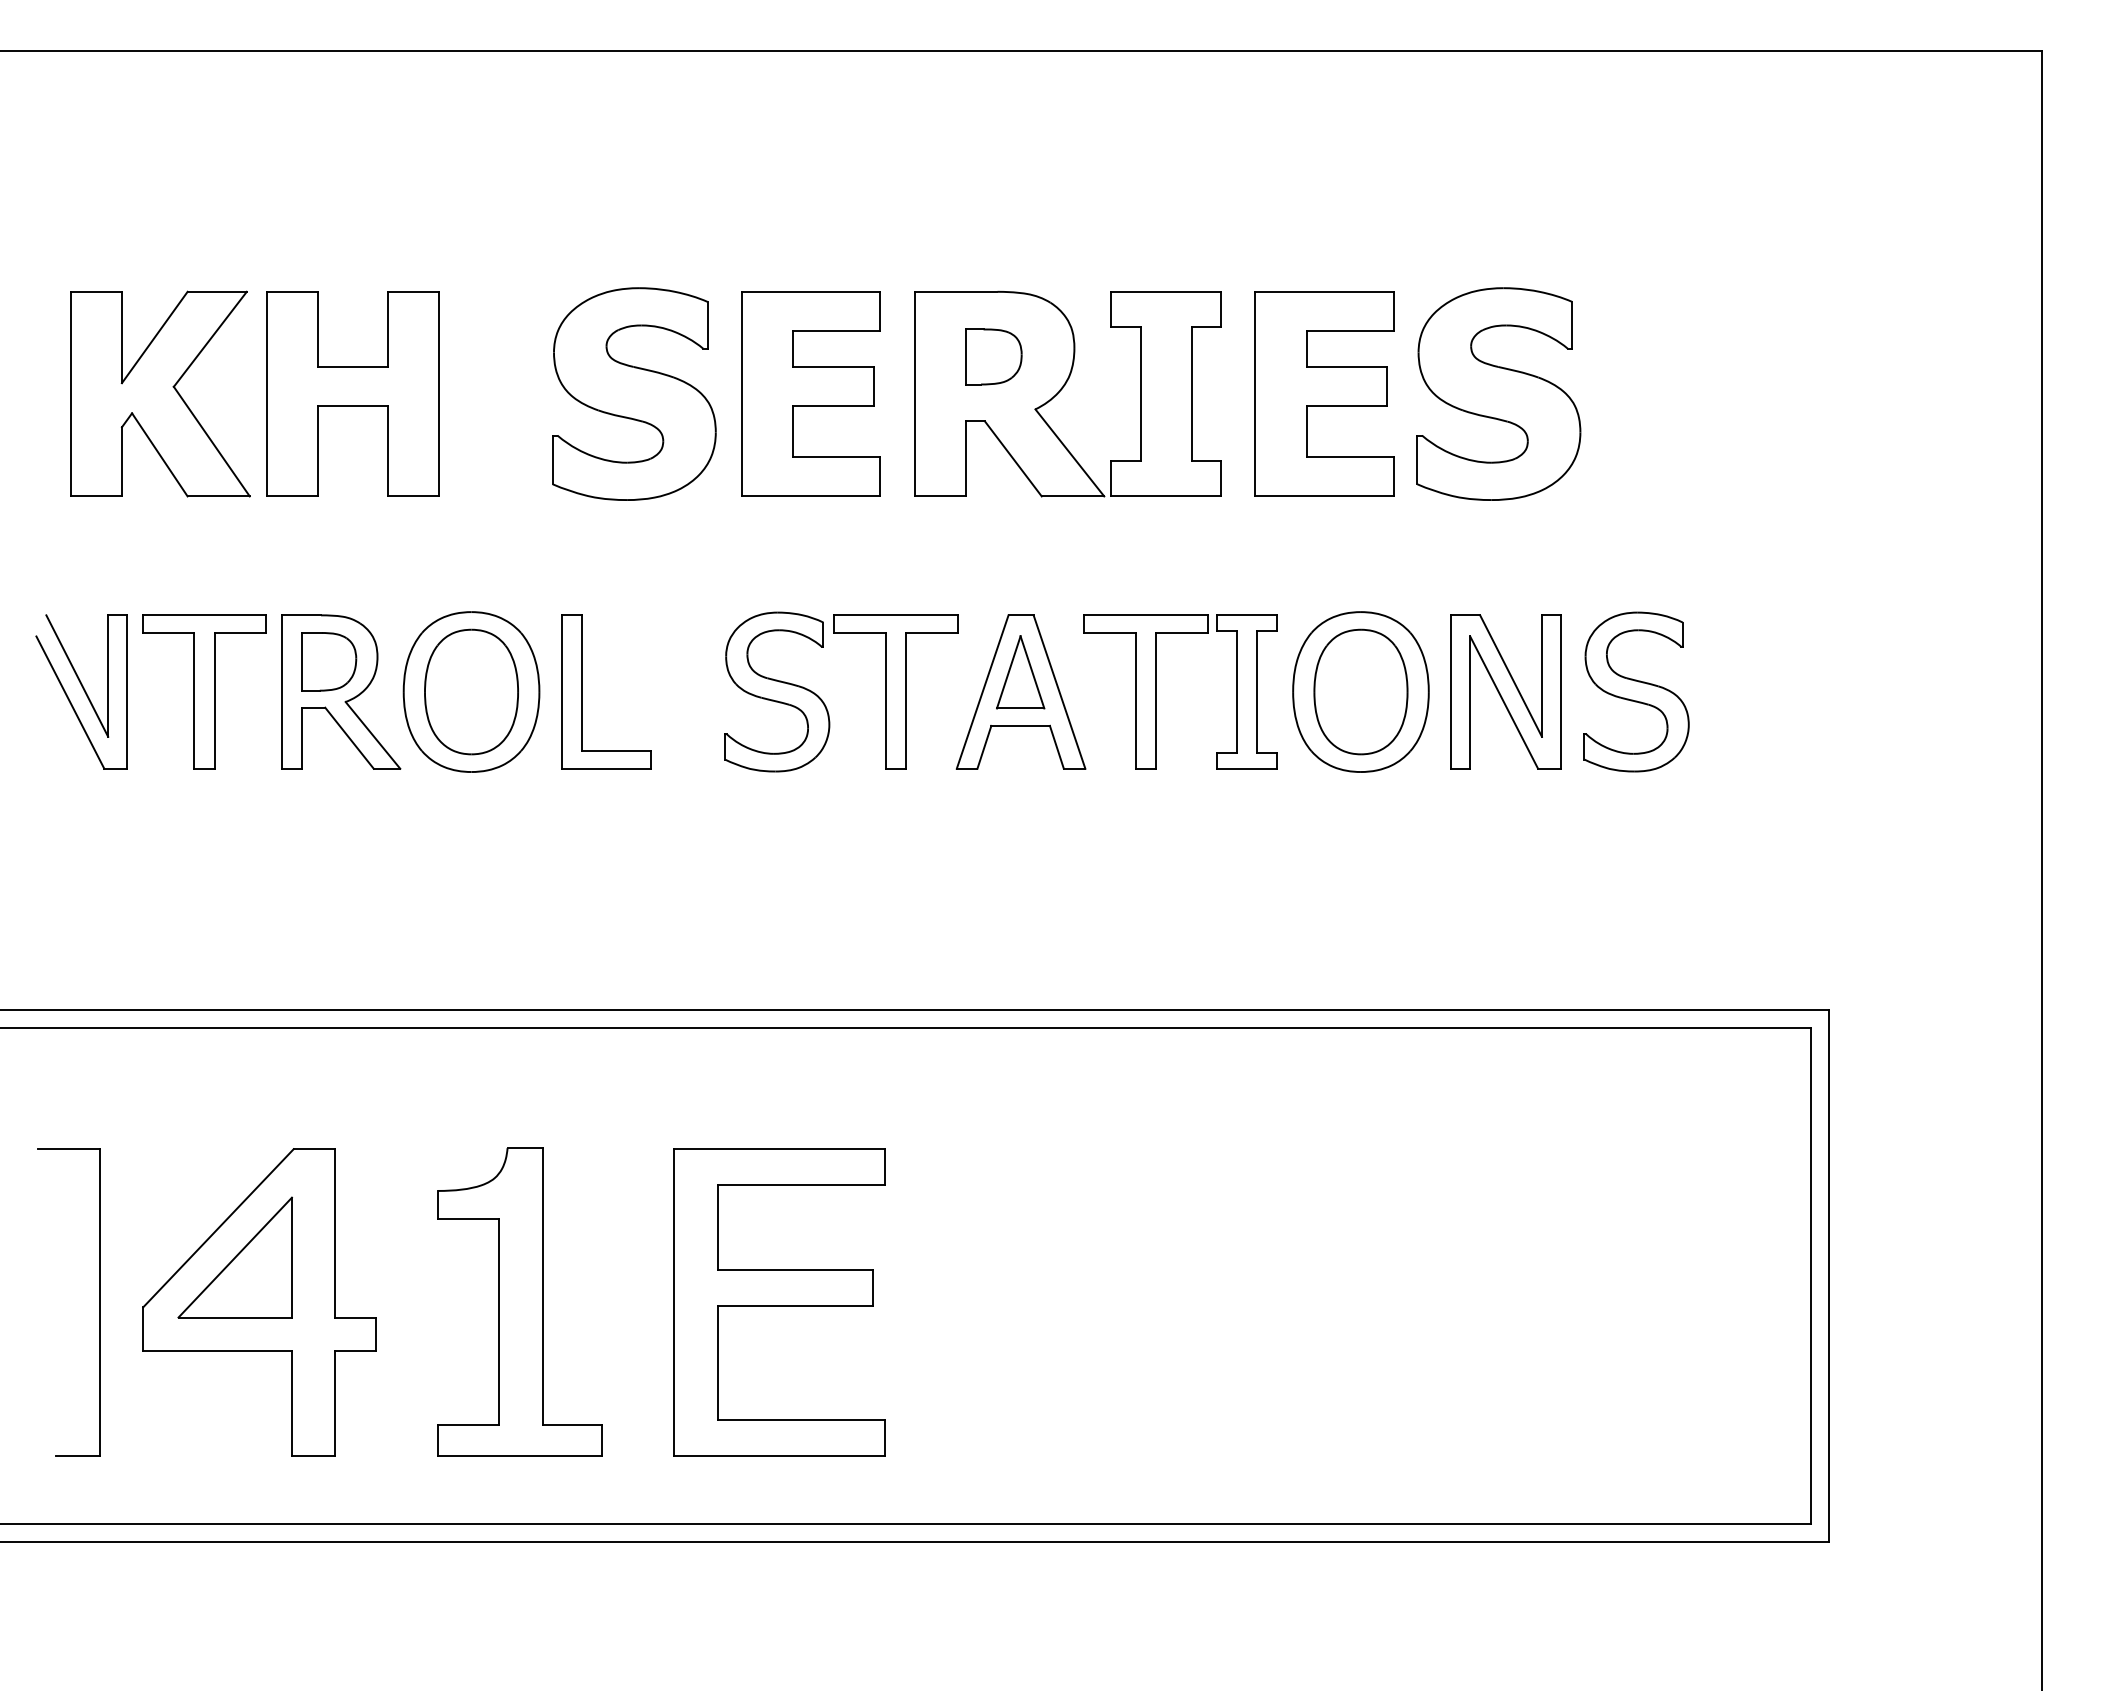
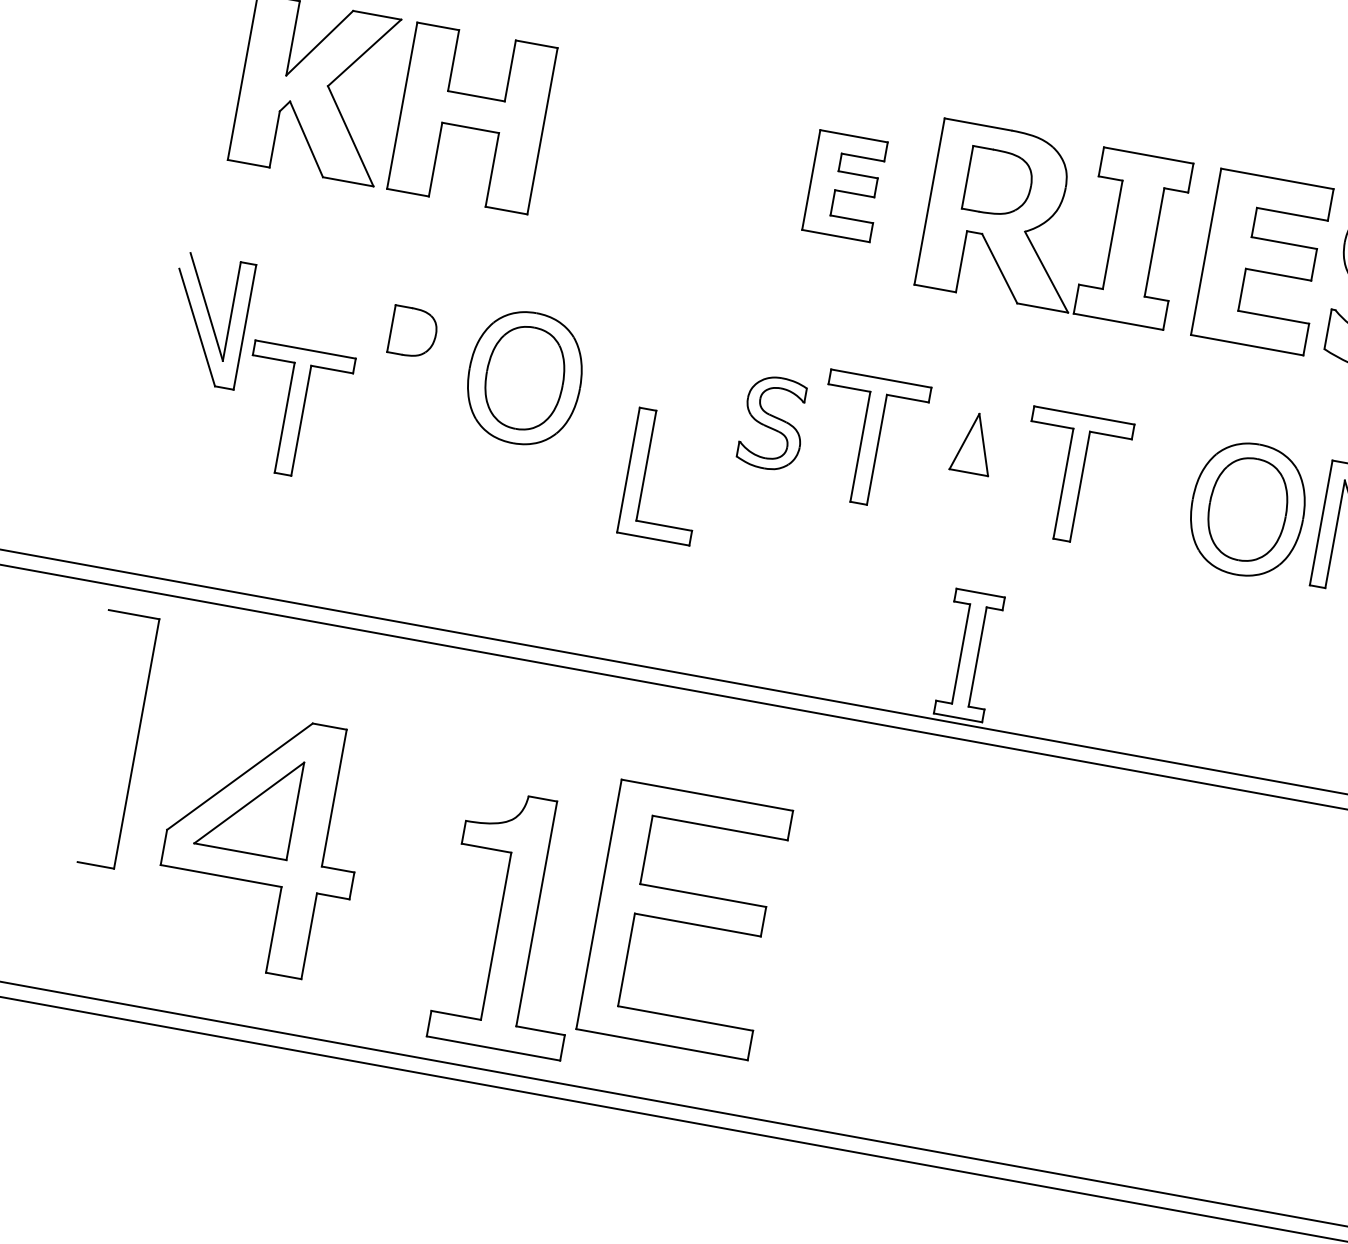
part: (993, 356) -> (998, 182), size x1.4
part: (634, 393) -> (701, 159), removed
part: (810, 393) -> (844, 185), size x0.6
part: (204, 691) -> (294, 411), moved
part: (341, 691) -> (419, 358), removed
part: (582, 691) -> (645, 472), moved
part: (777, 691) -> (773, 422), size x0.7
part: (1020, 691) -> (971, 458), removed
part: (1246, 691) -> (969, 654), moved
part: (519, 1301) -> (515, 922), moved
part: (99, 1302) -> (135, 743), moved

